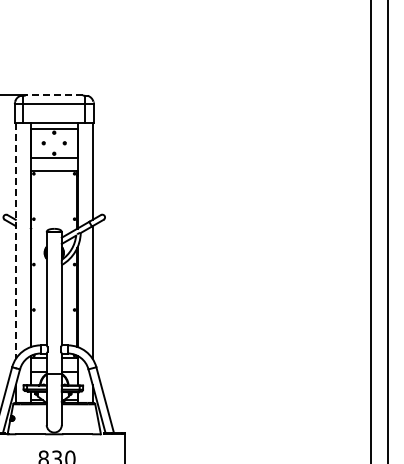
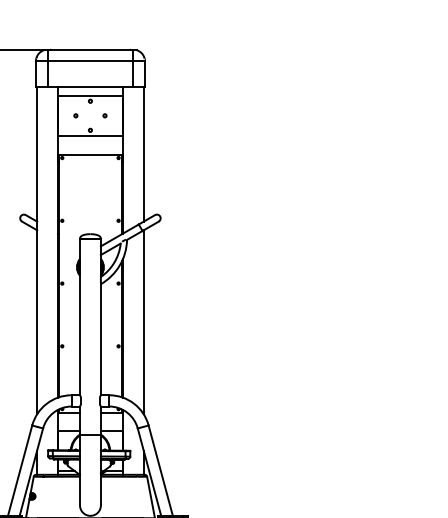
line: (53, 95) -> (89, 49), dashed -> solid
line: (15, 241) -> (36, 251), dashed -> solid

